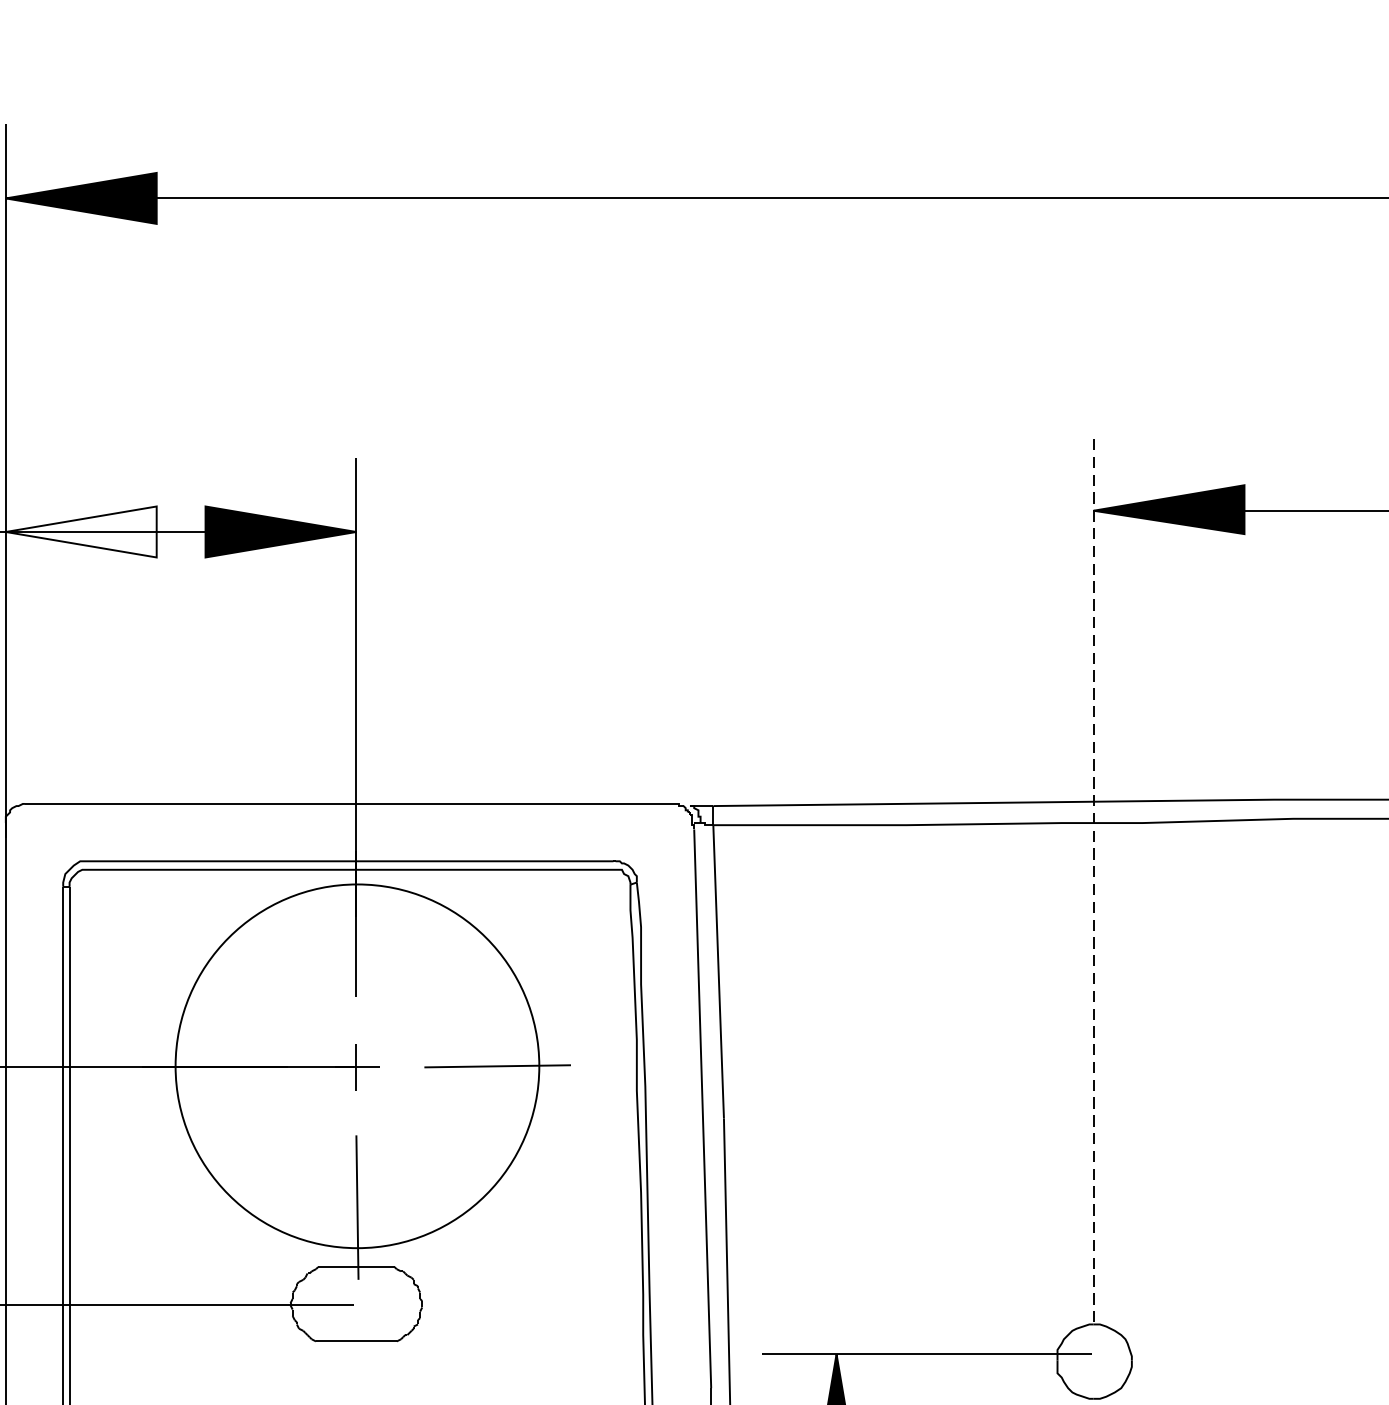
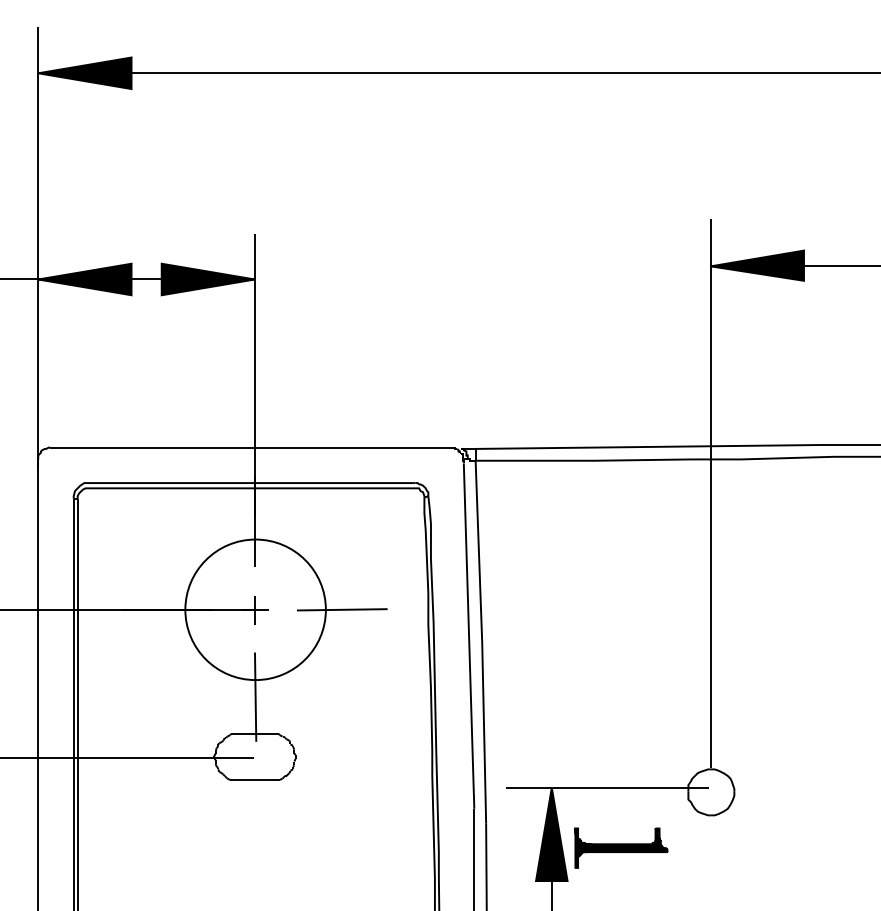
fill: (80, 531) -> (84, 279), added
line: (1093, 878) -> (710, 493), dashed -> solid
circle: (357, 1065) -> (255, 609), size x0.62

